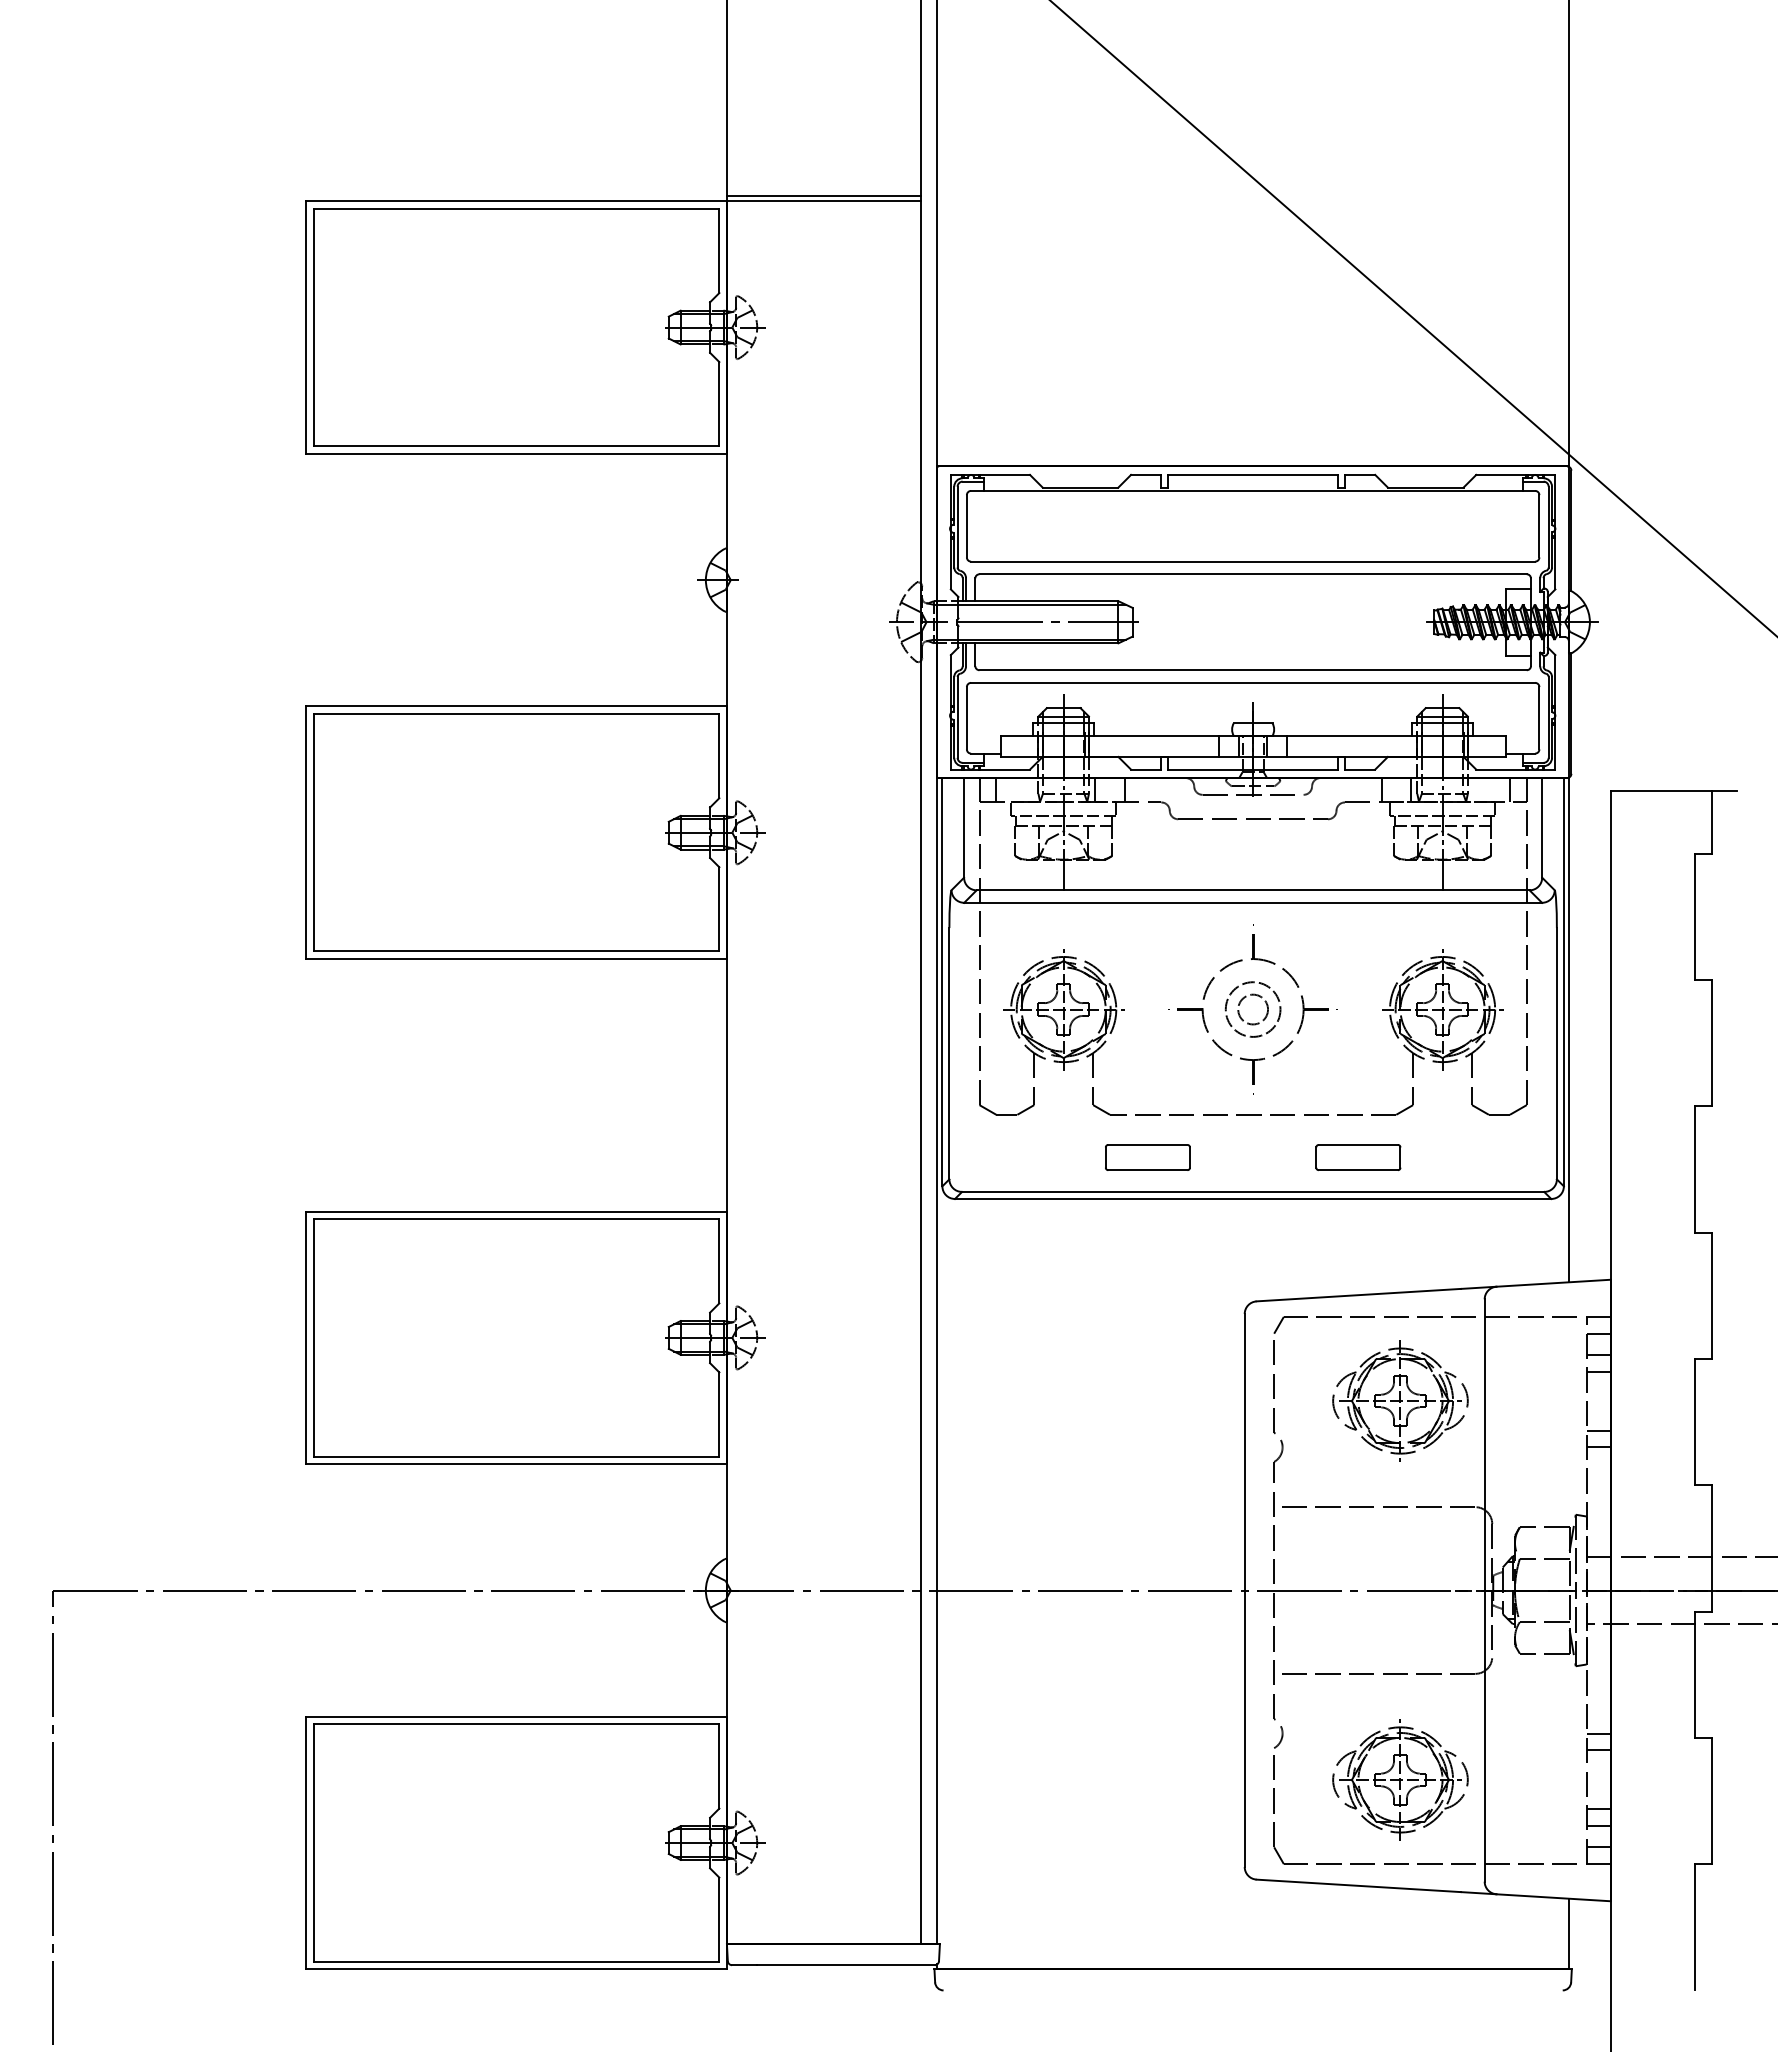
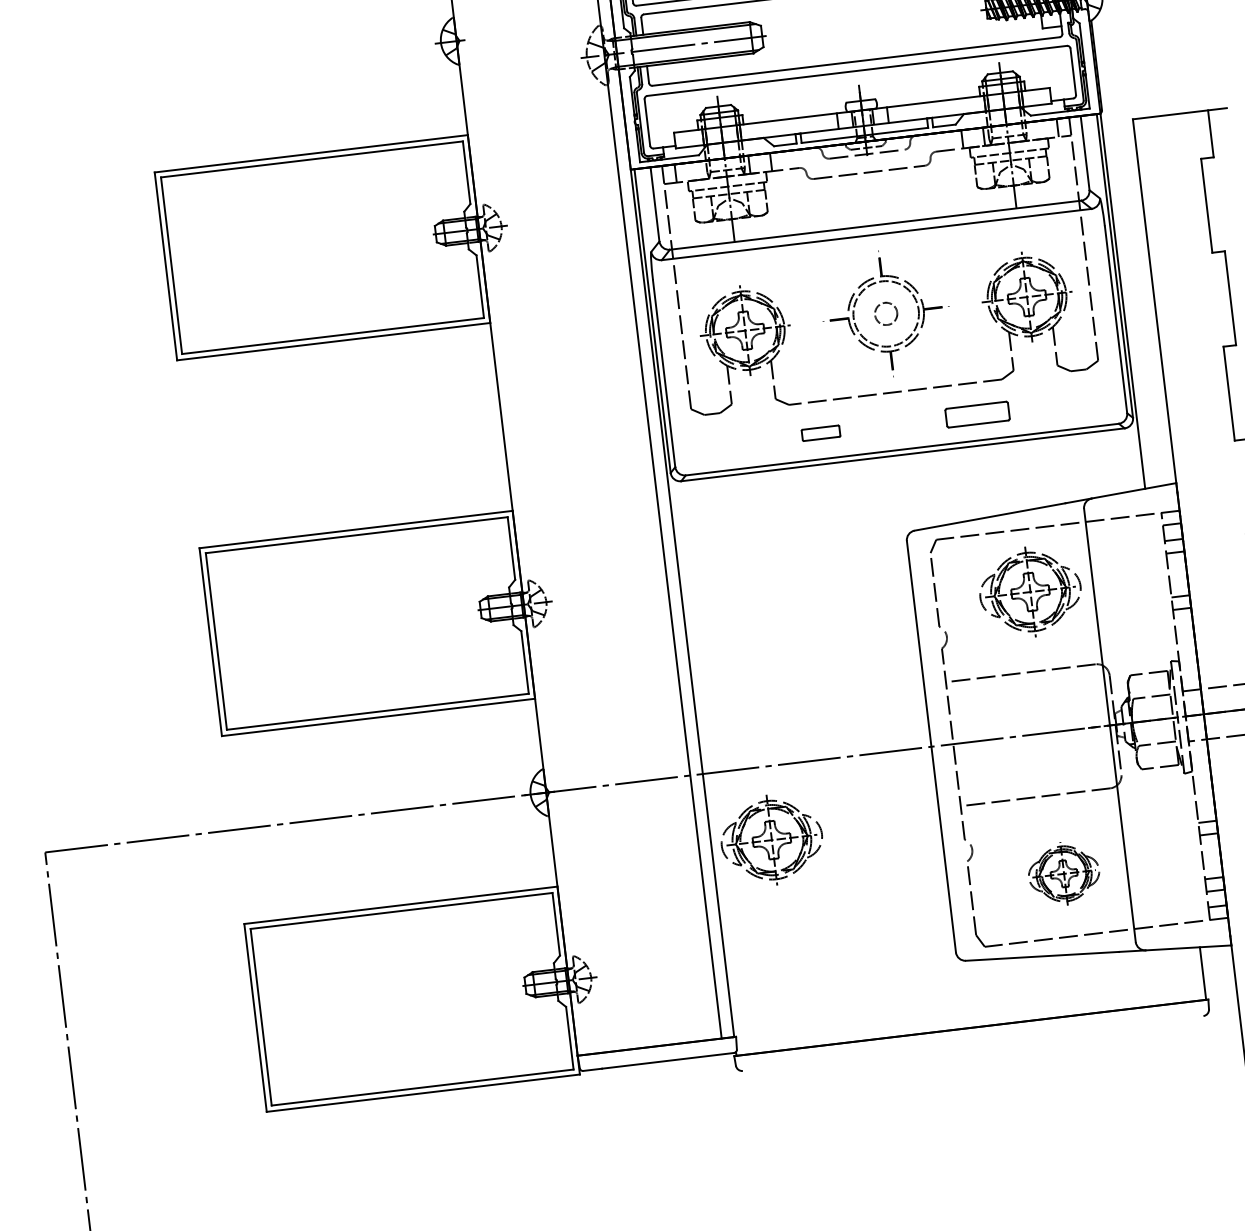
circle: (1252, 1009) -> (885, 313), size x1.6
part: (1147, 1157) -> (820, 433), size x0.6
part: (1018, 1688) -> (771, 839), added
part: (1400, 1779) -> (1064, 873), size x0.7

